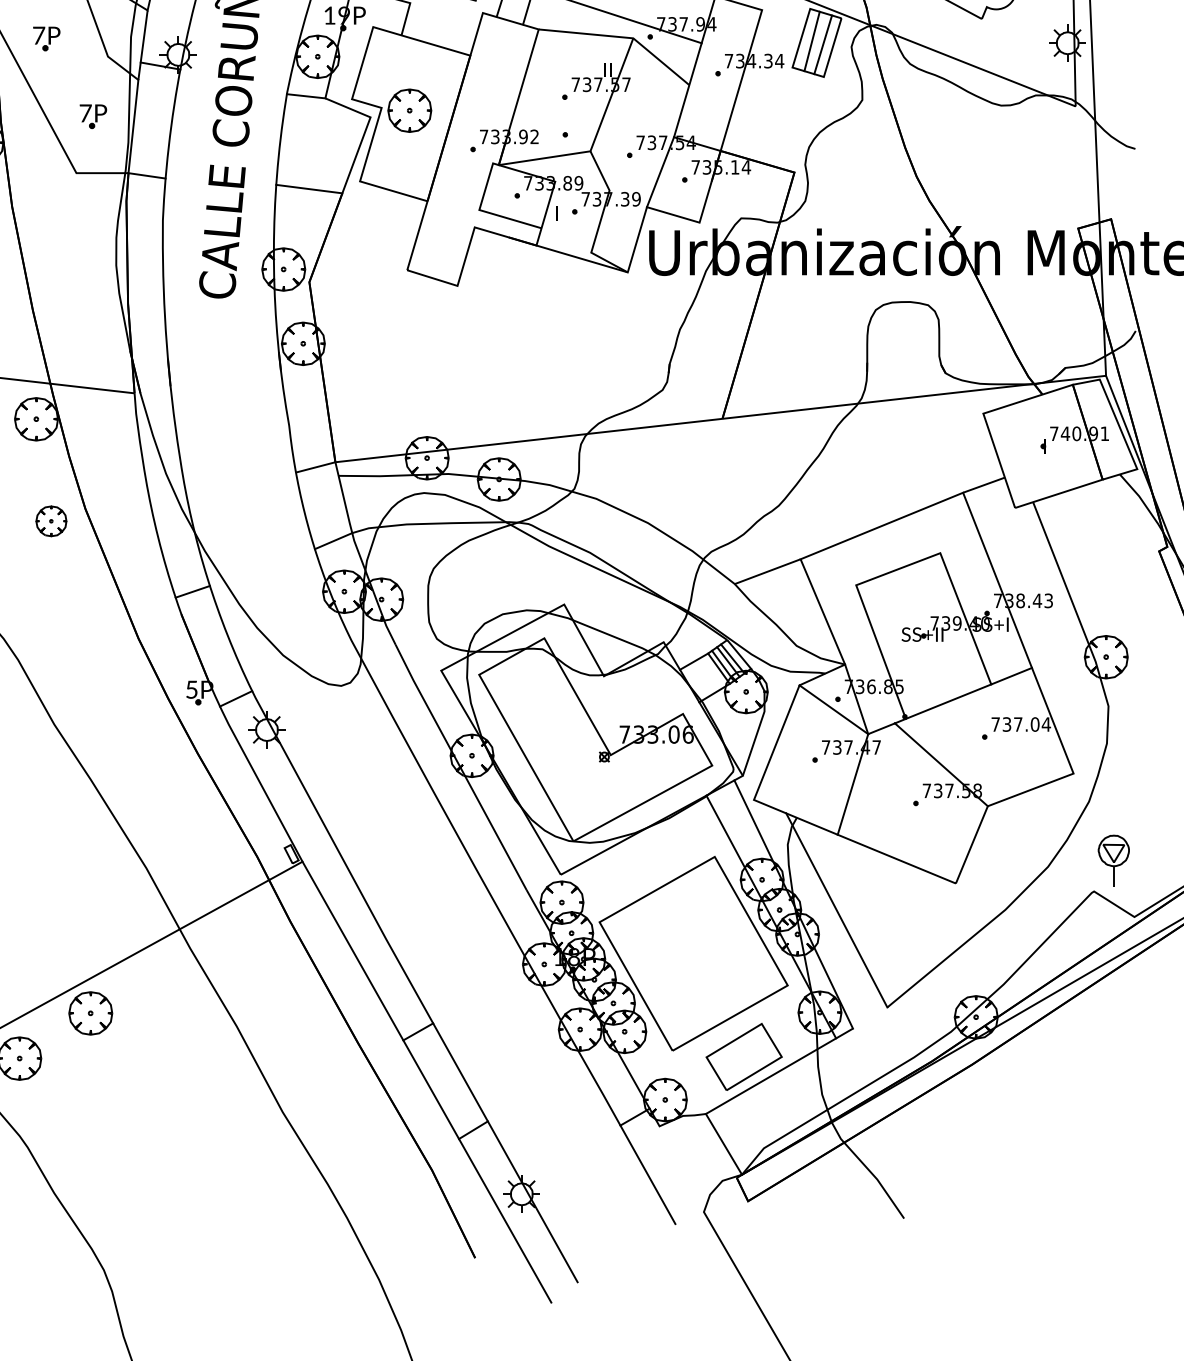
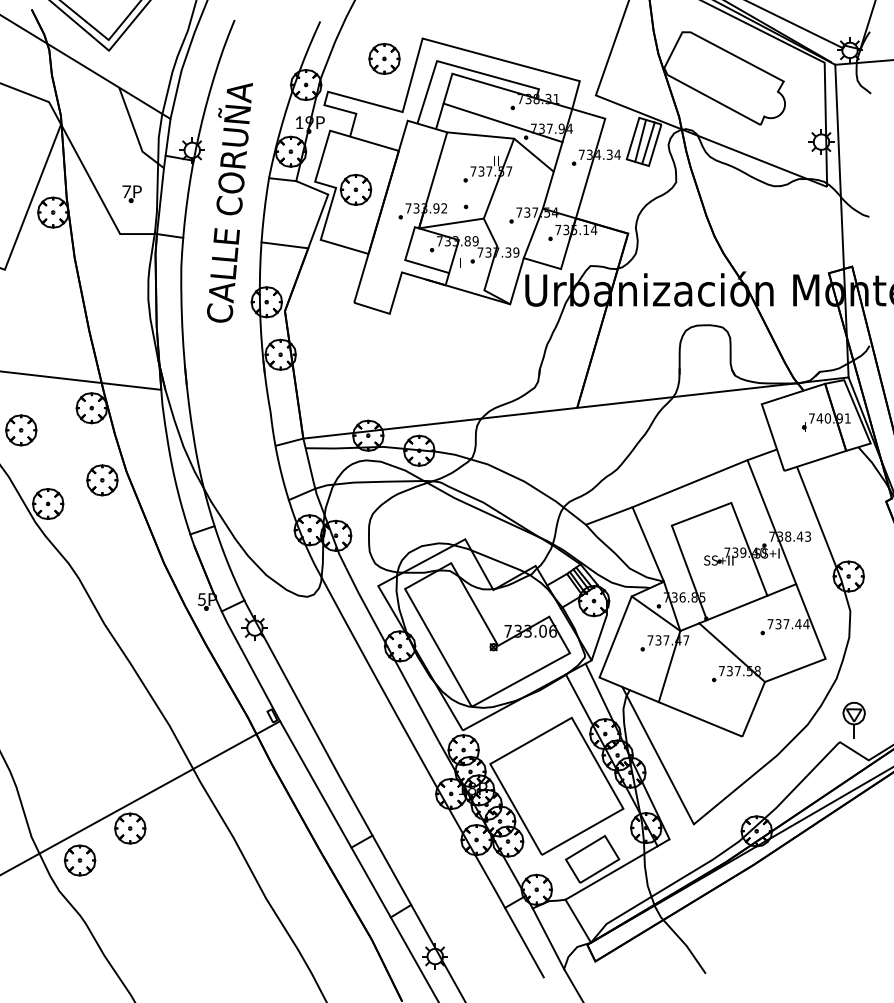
part: (45, 39) -> (98, 139), removed
part: (51, 521) -> (102, 480), size x1.43
text: (1035, 724) -> (798, 624), 737.04 -> 737.44
line: (681, 1168) -> (548, 938), added

